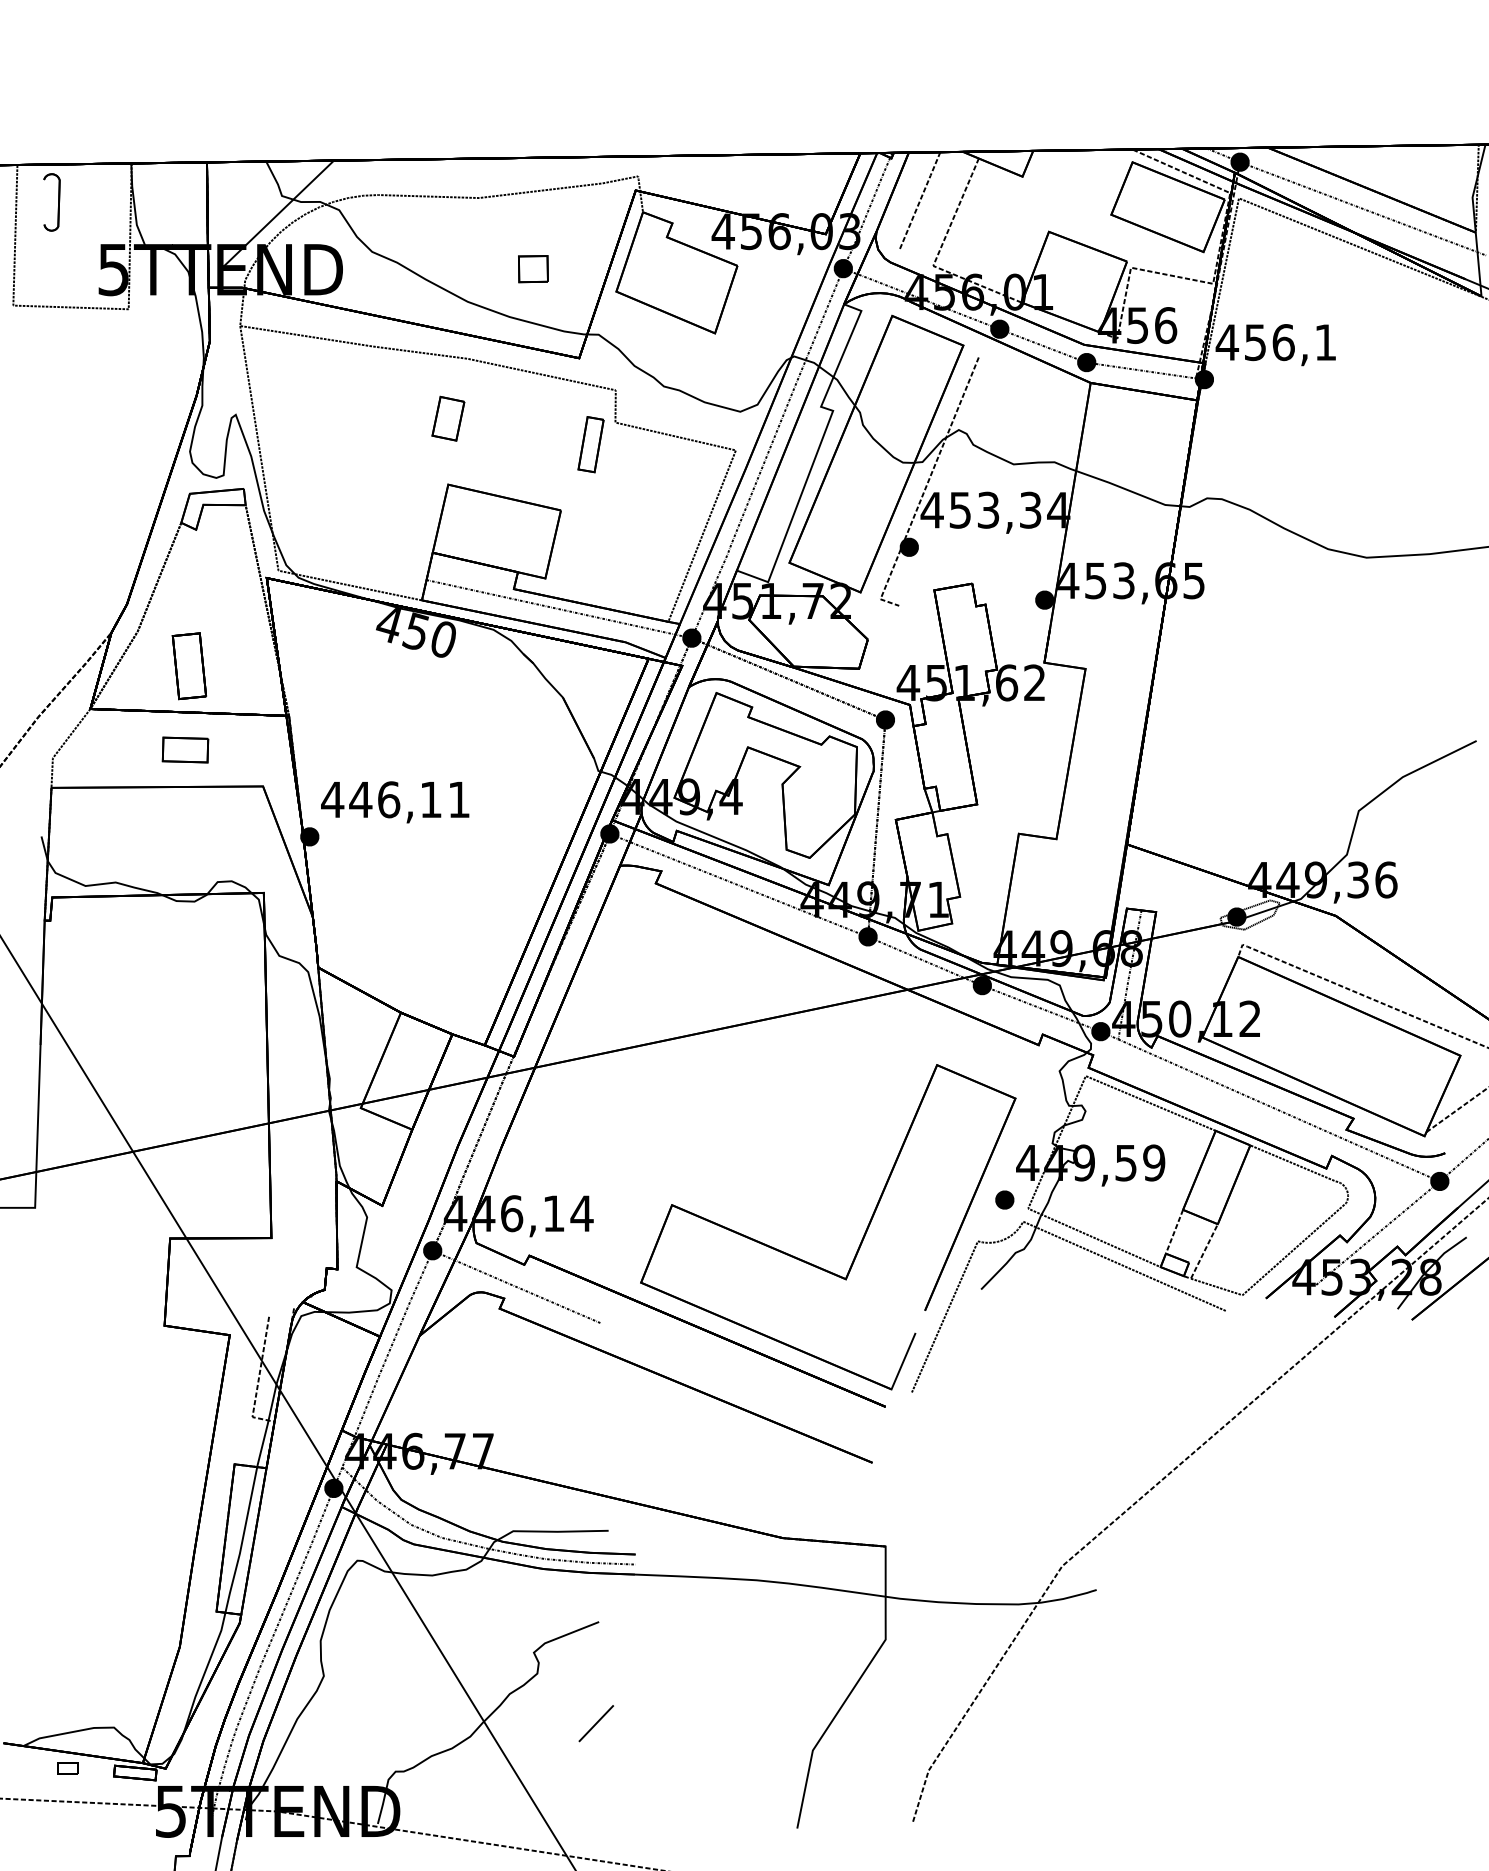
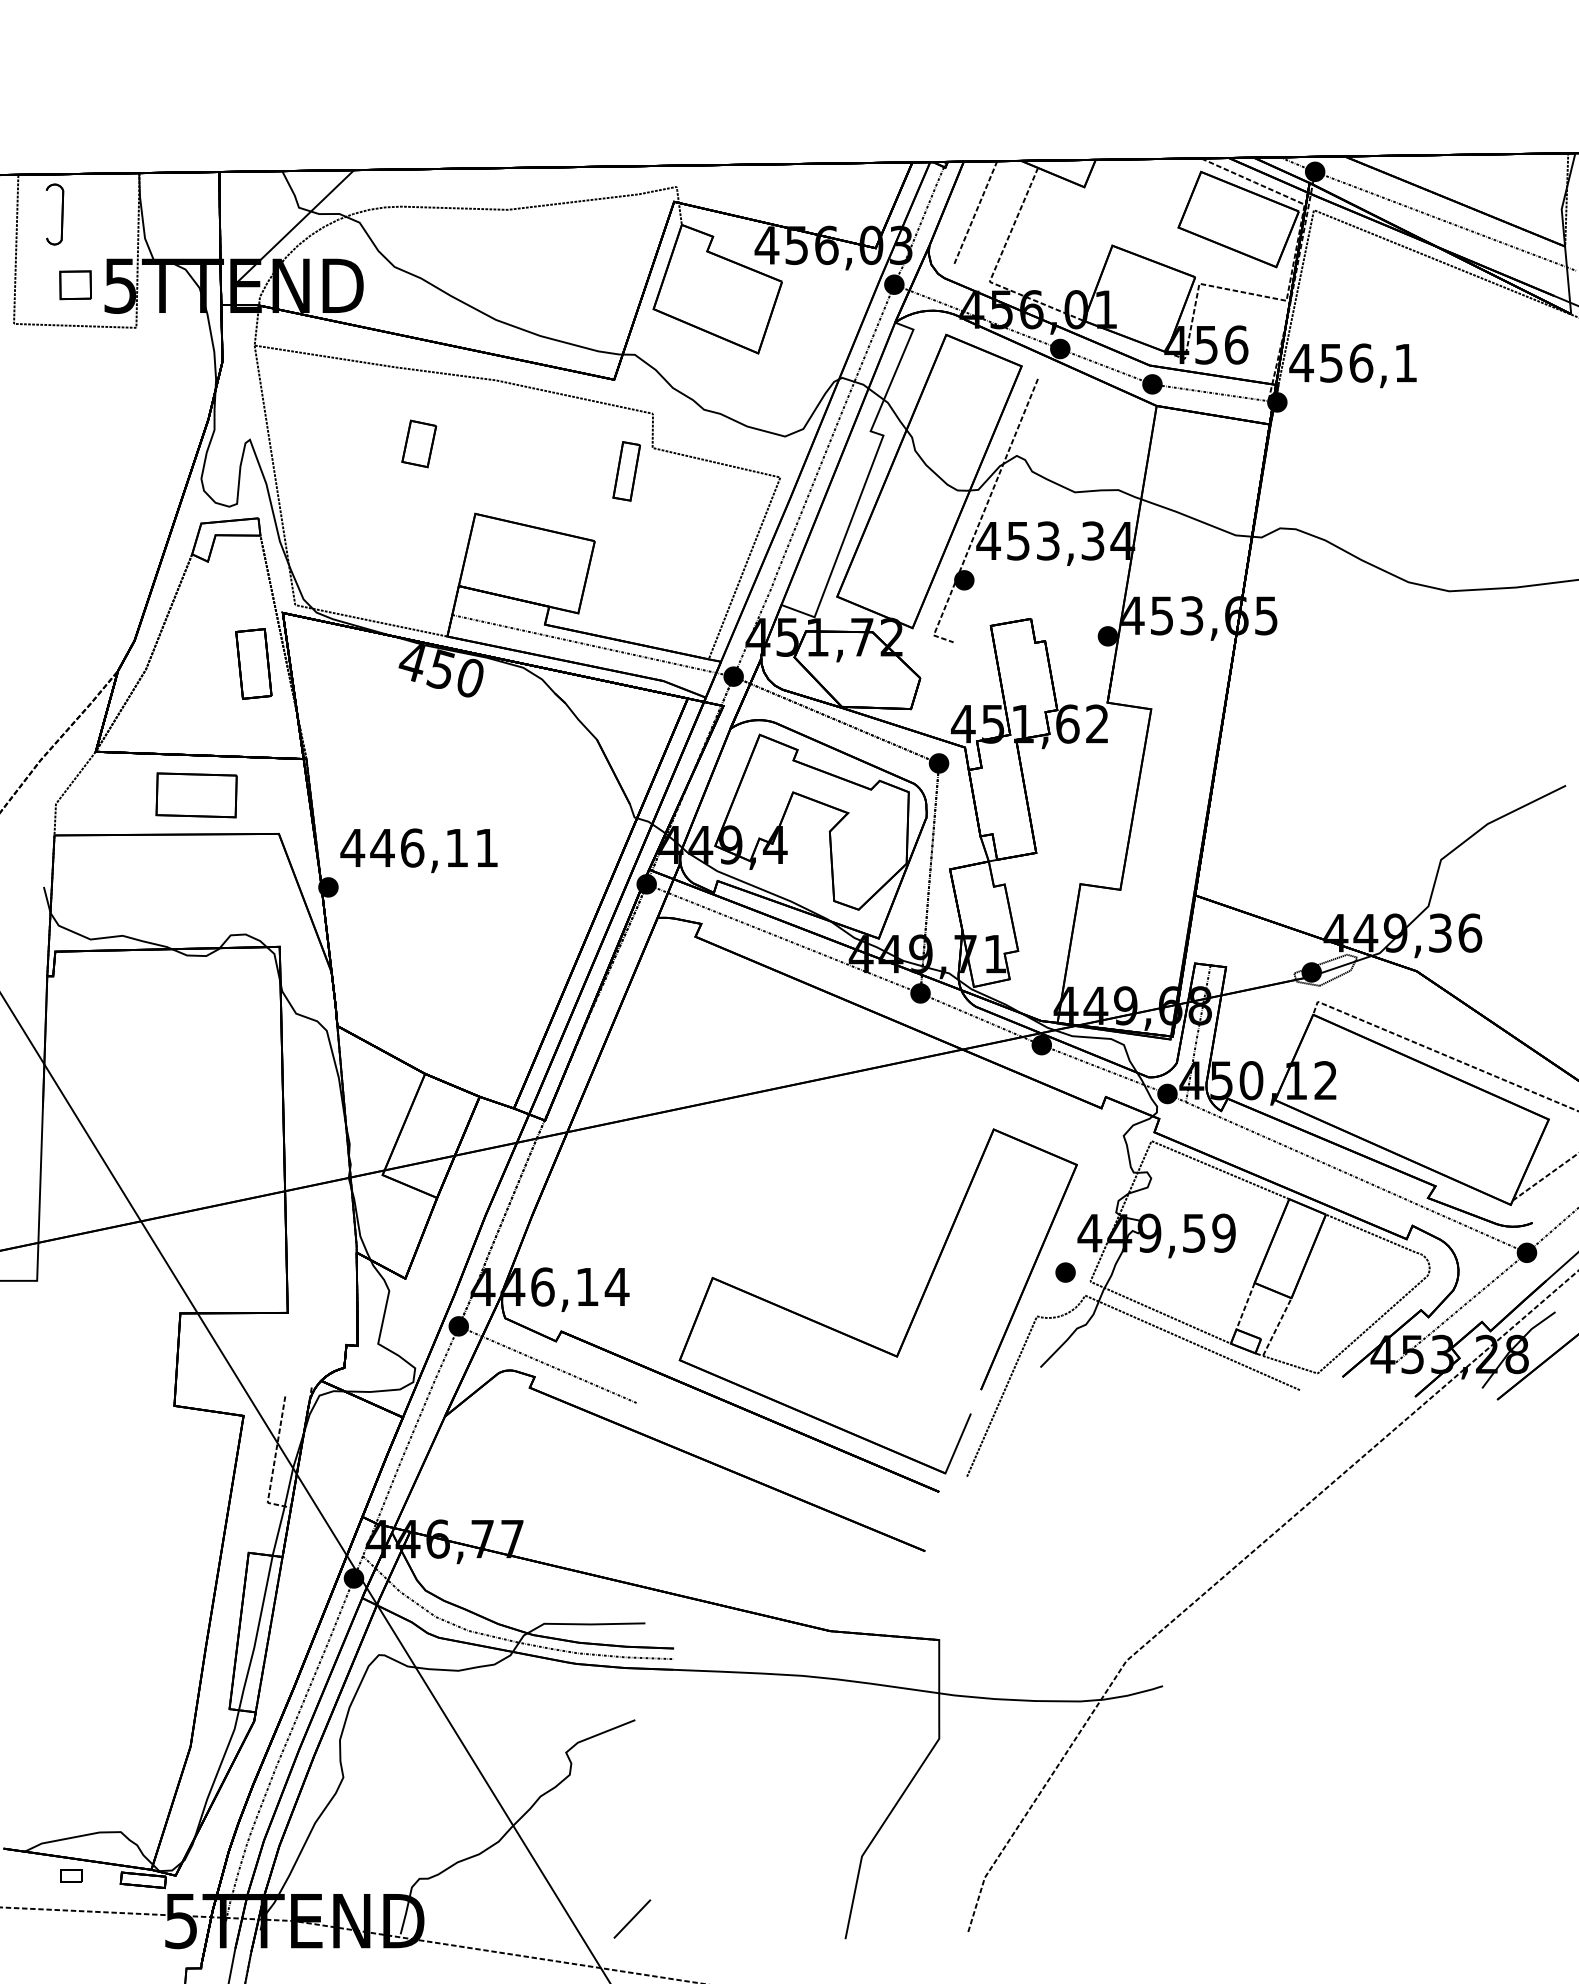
part: (533, 269) -> (75, 285), moved
part: (448, 418) -> (419, 443), moved
part: (188, 666) -> (252, 664), moved
part: (185, 749) -> (196, 794), size x1.67
line: (595, 1723) -> (631, 1918), moved

